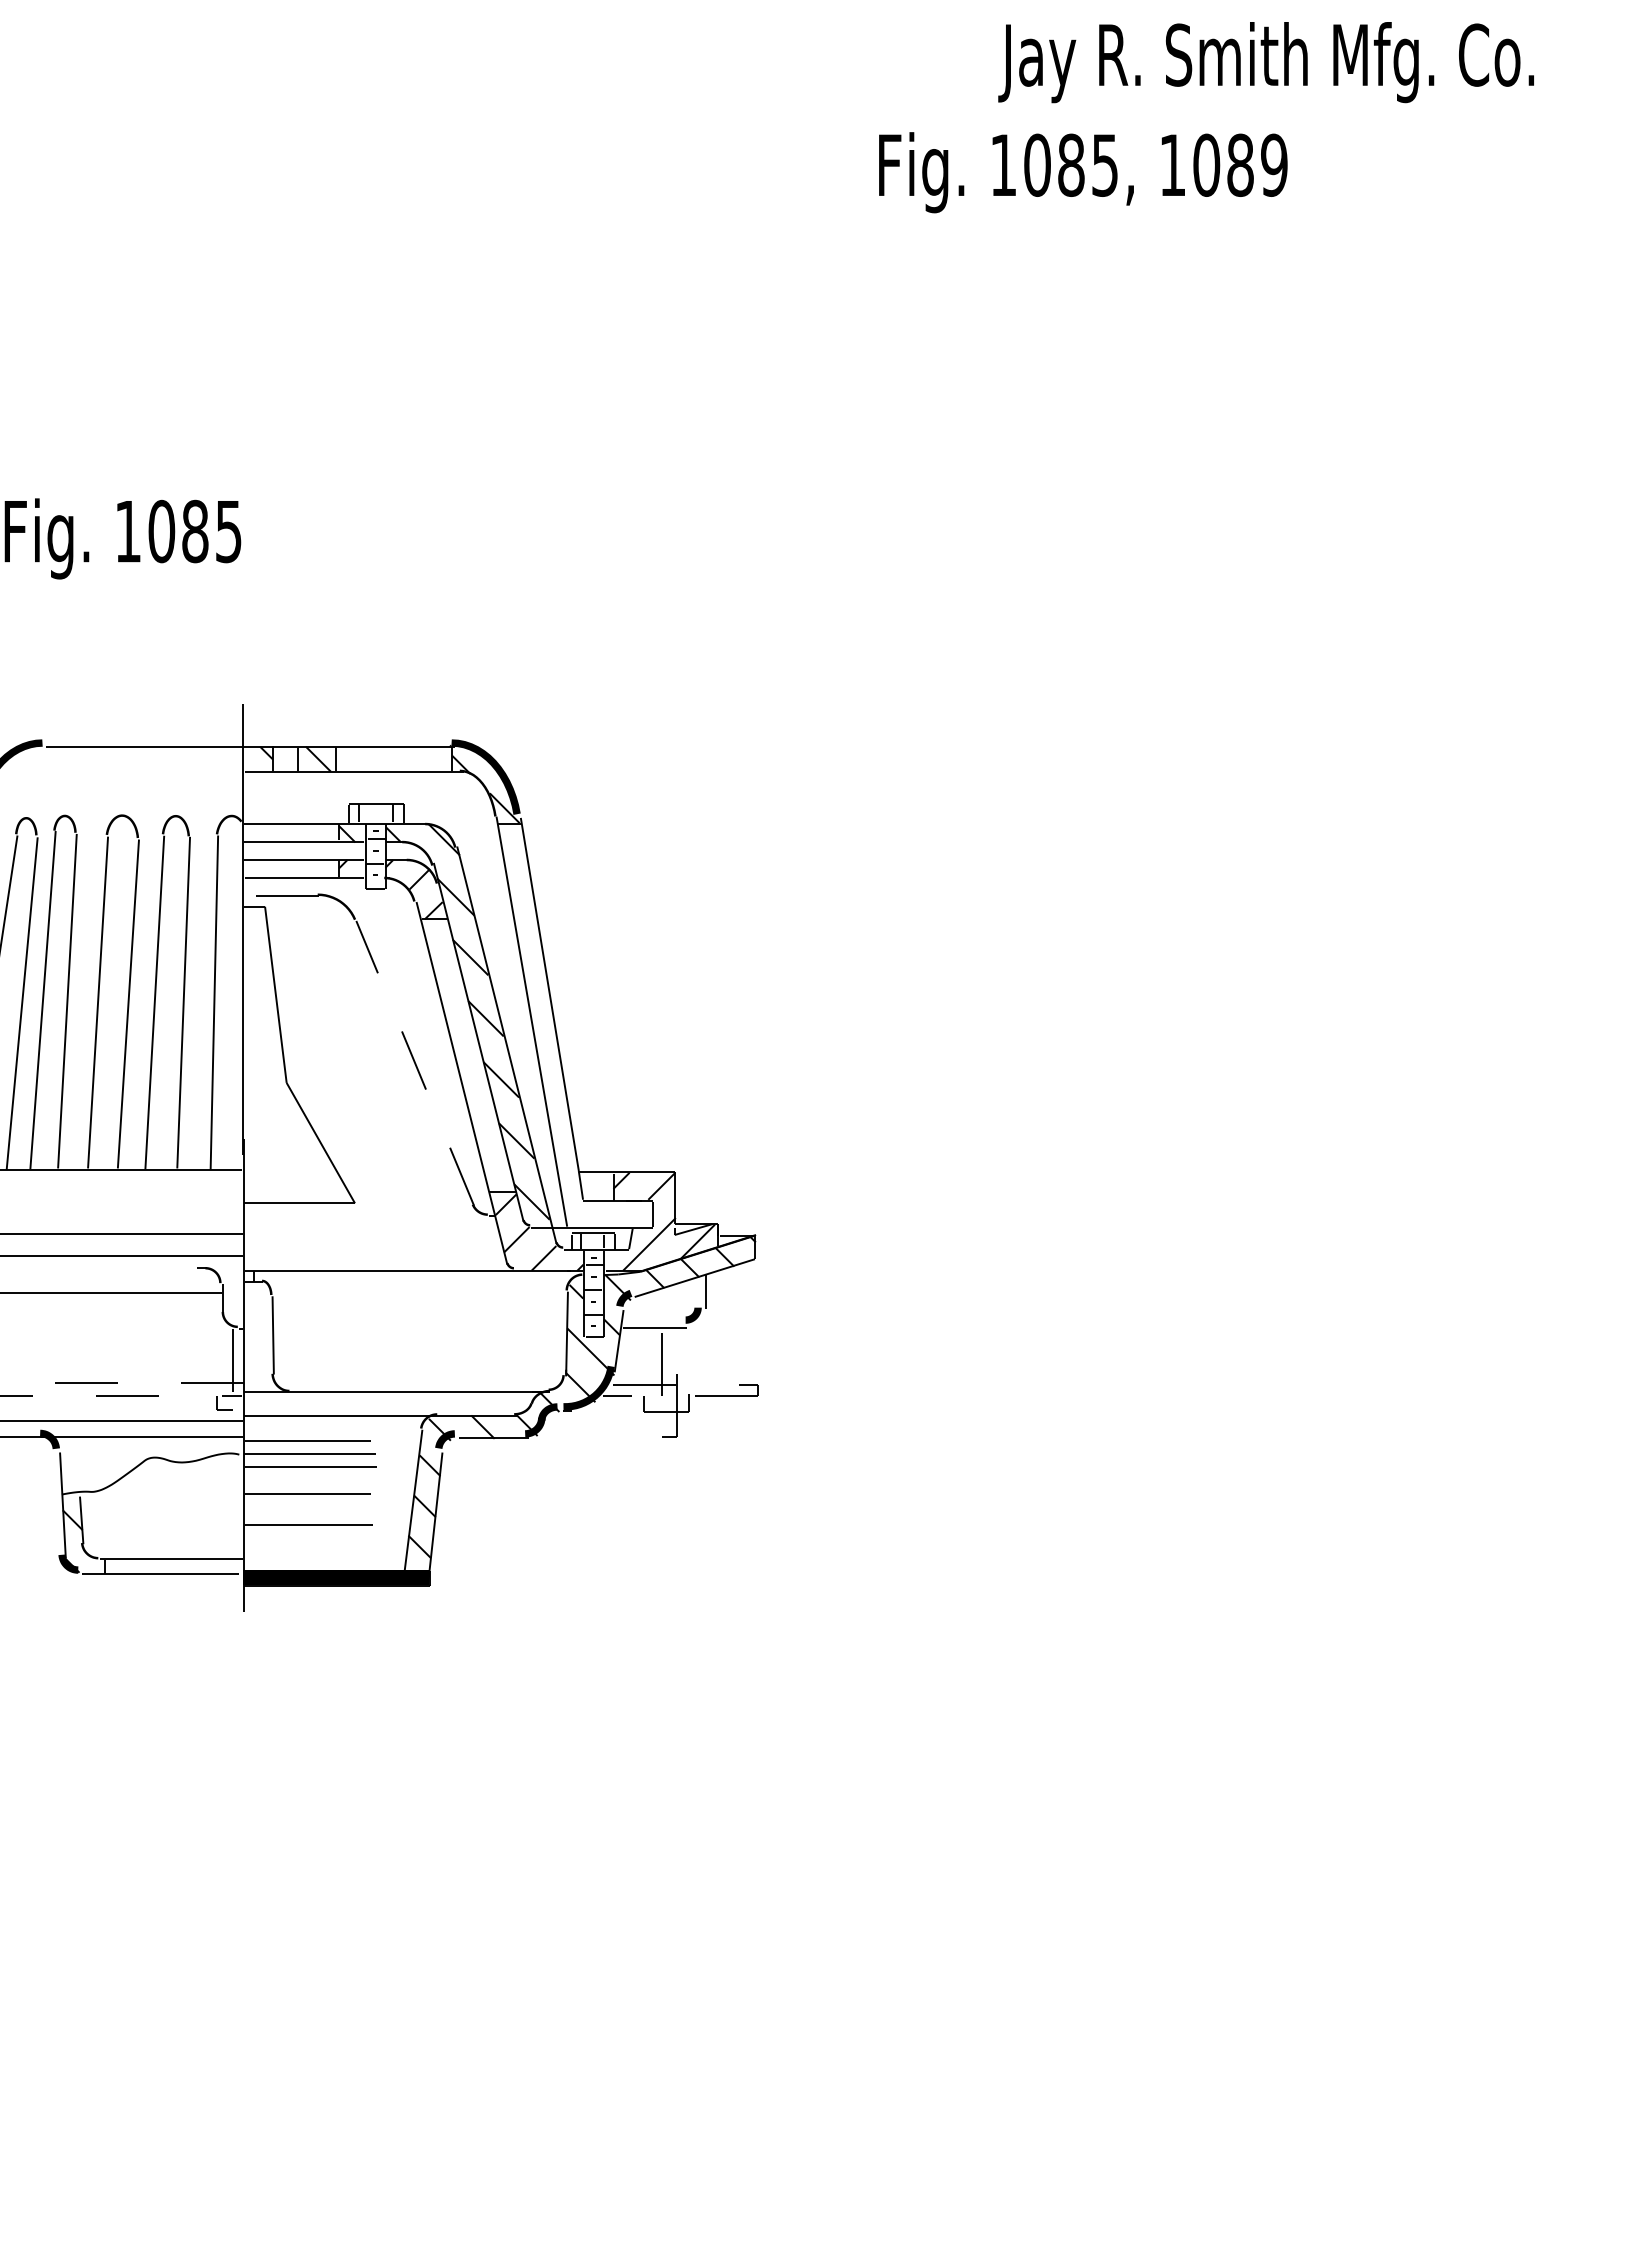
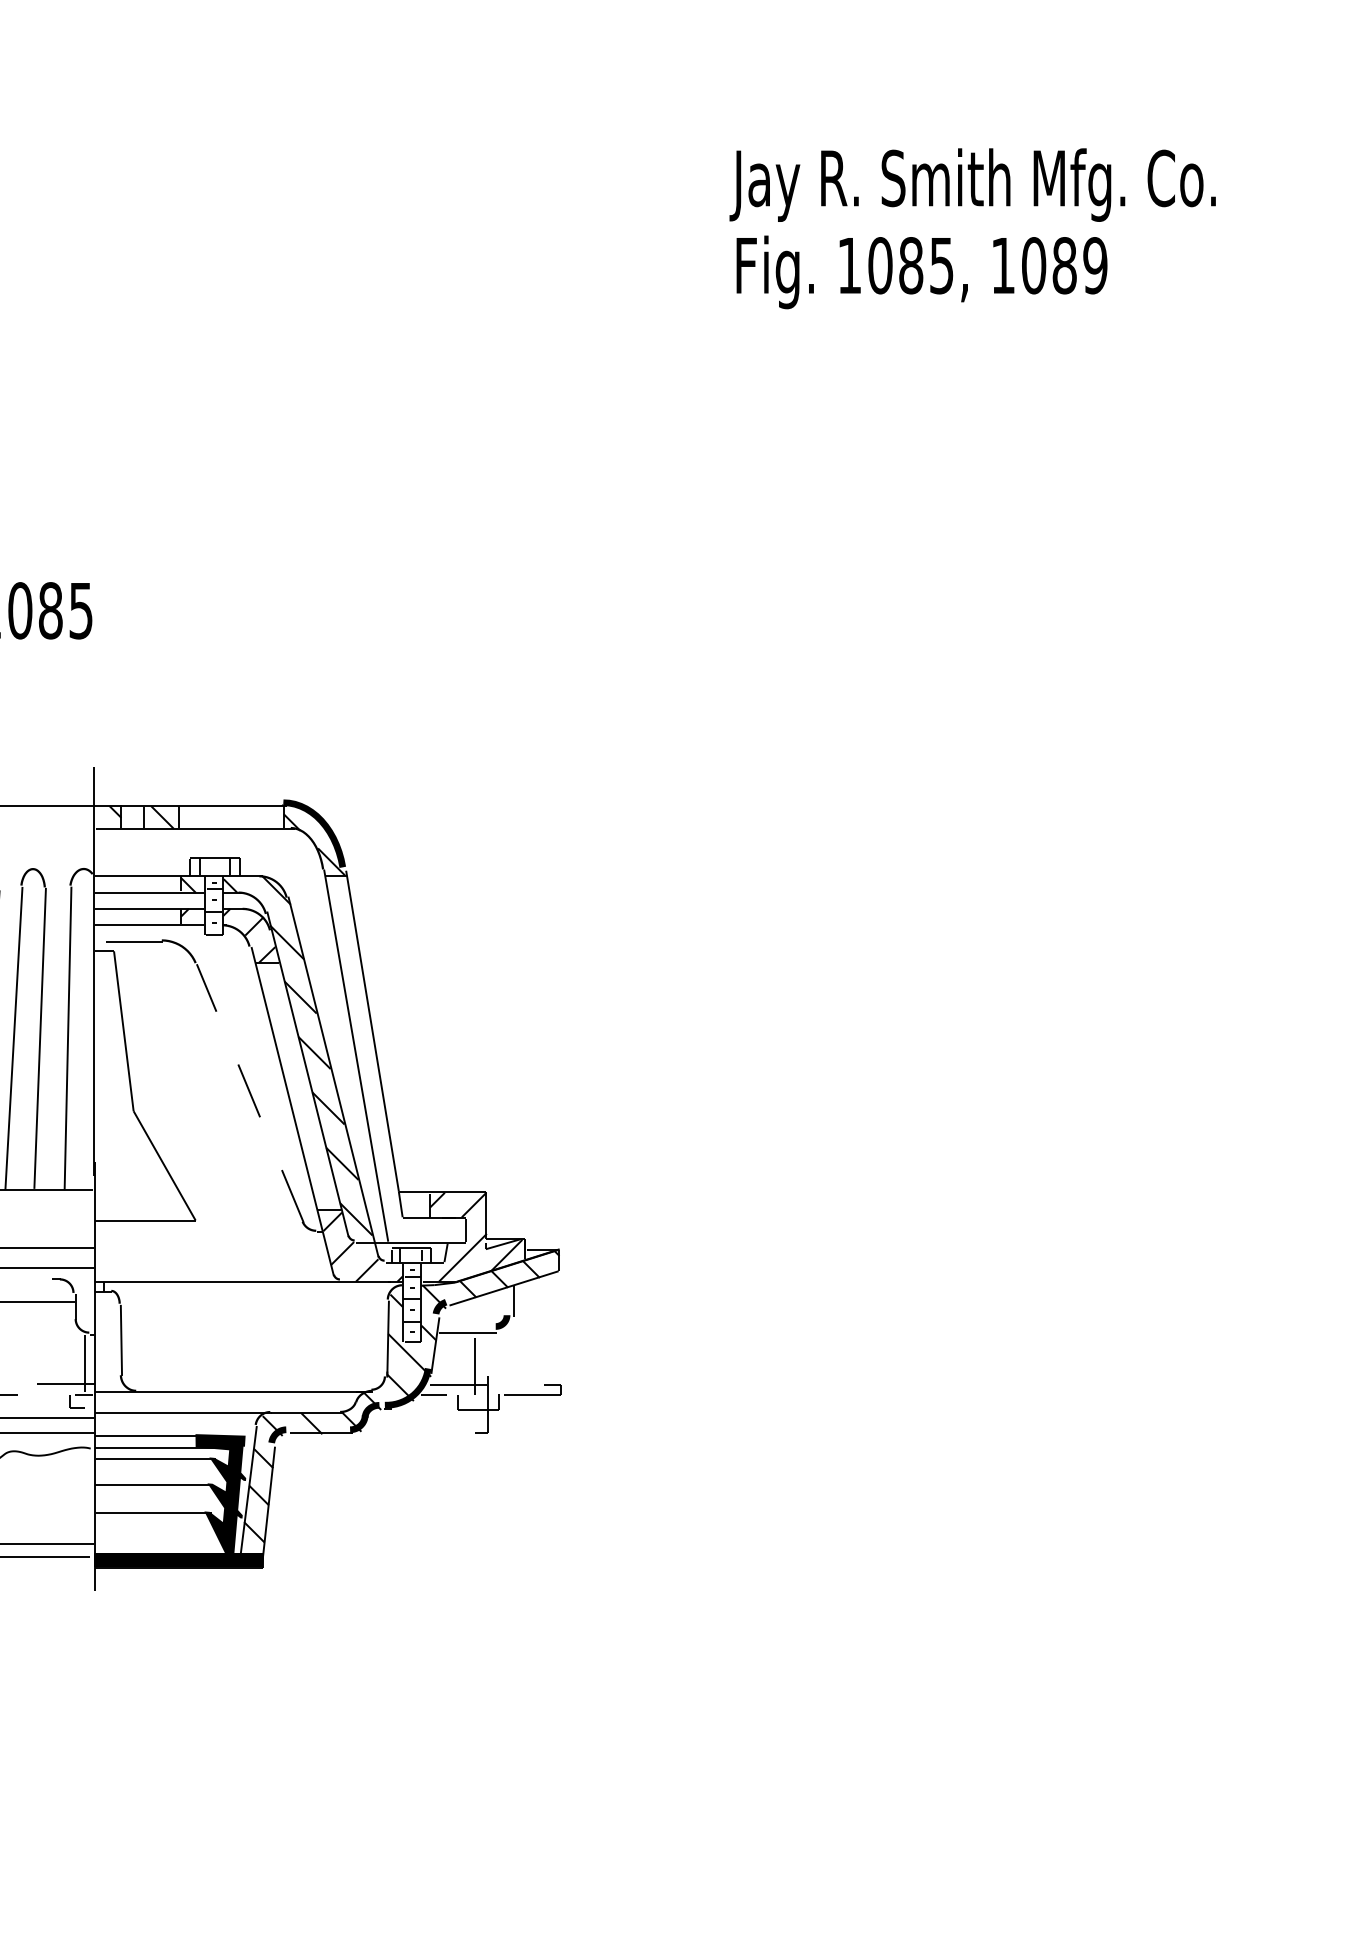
text: (1265, 62) -> (972, 185), moved
text: (1083, 172) -> (922, 272), moved
fill: (390, 1510) -> (227, 1499), added

